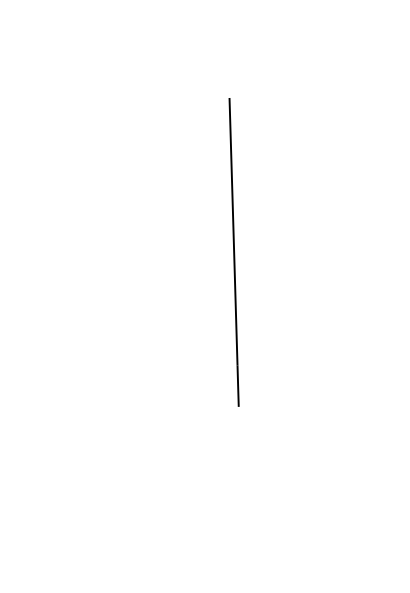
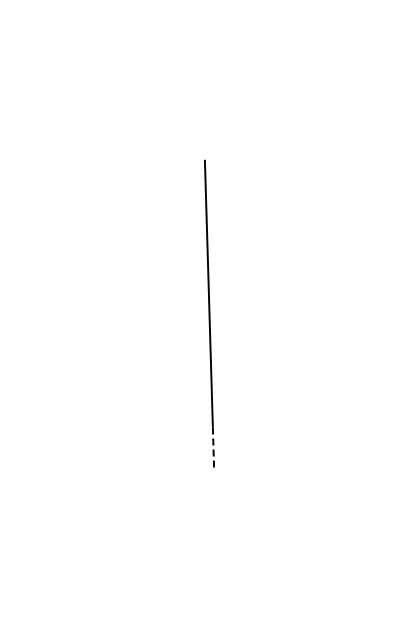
line: (238, 386) -> (213, 448), solid -> dashed

